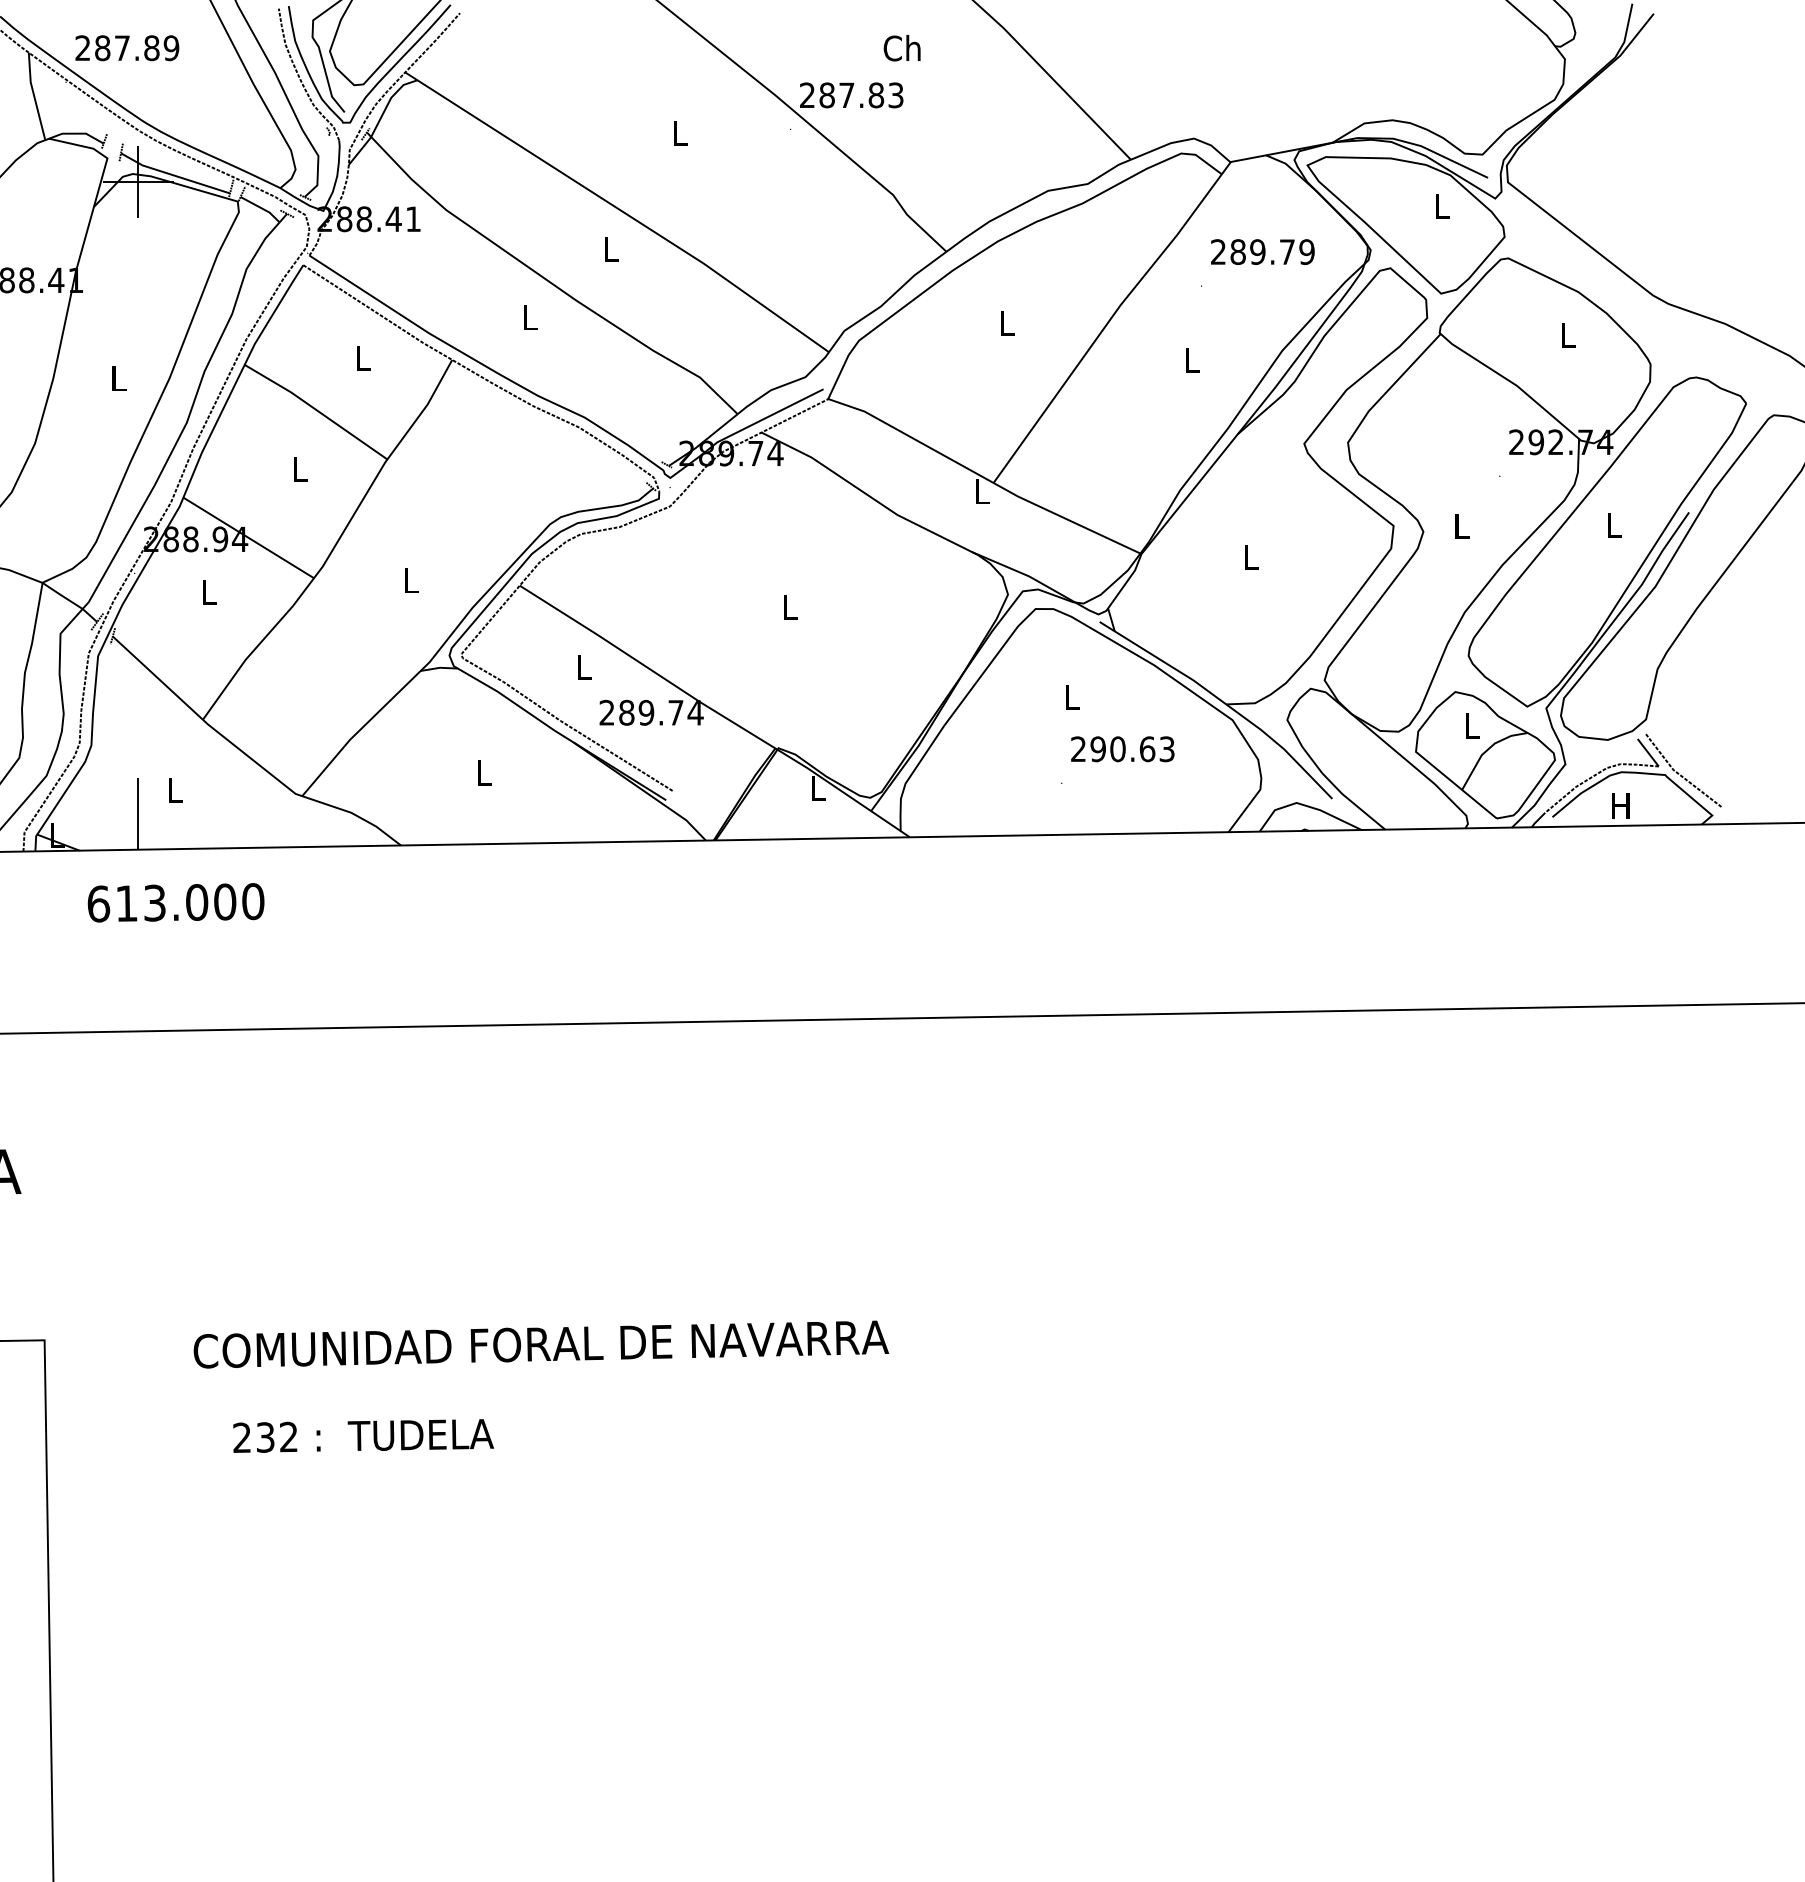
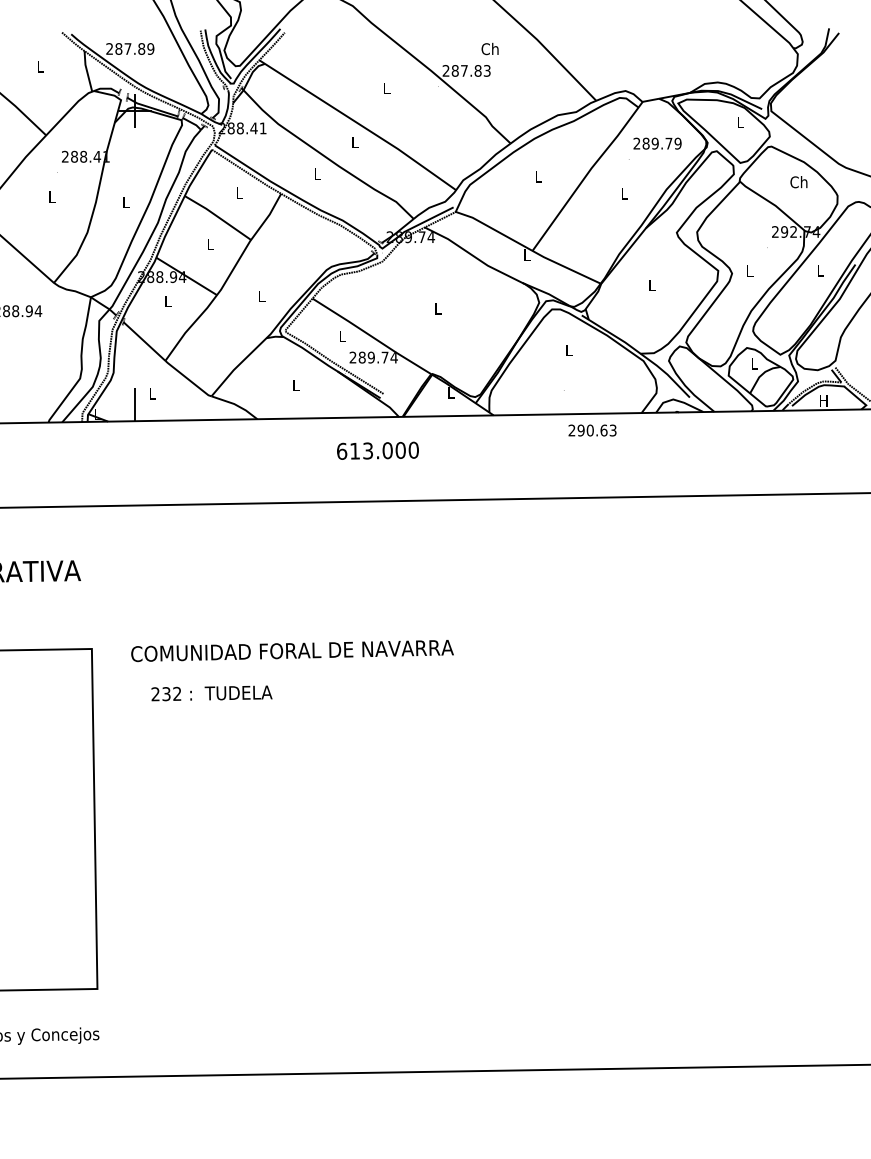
text: (1566, 335) -> (798, 182), L -> Ch
text: (1122, 749) -> (592, 430), moved
text: (175, 902) -> (377, 450), moved
text: (541, 1345) -> (292, 651), moved
text: (362, 1436) -> (211, 693), moved

